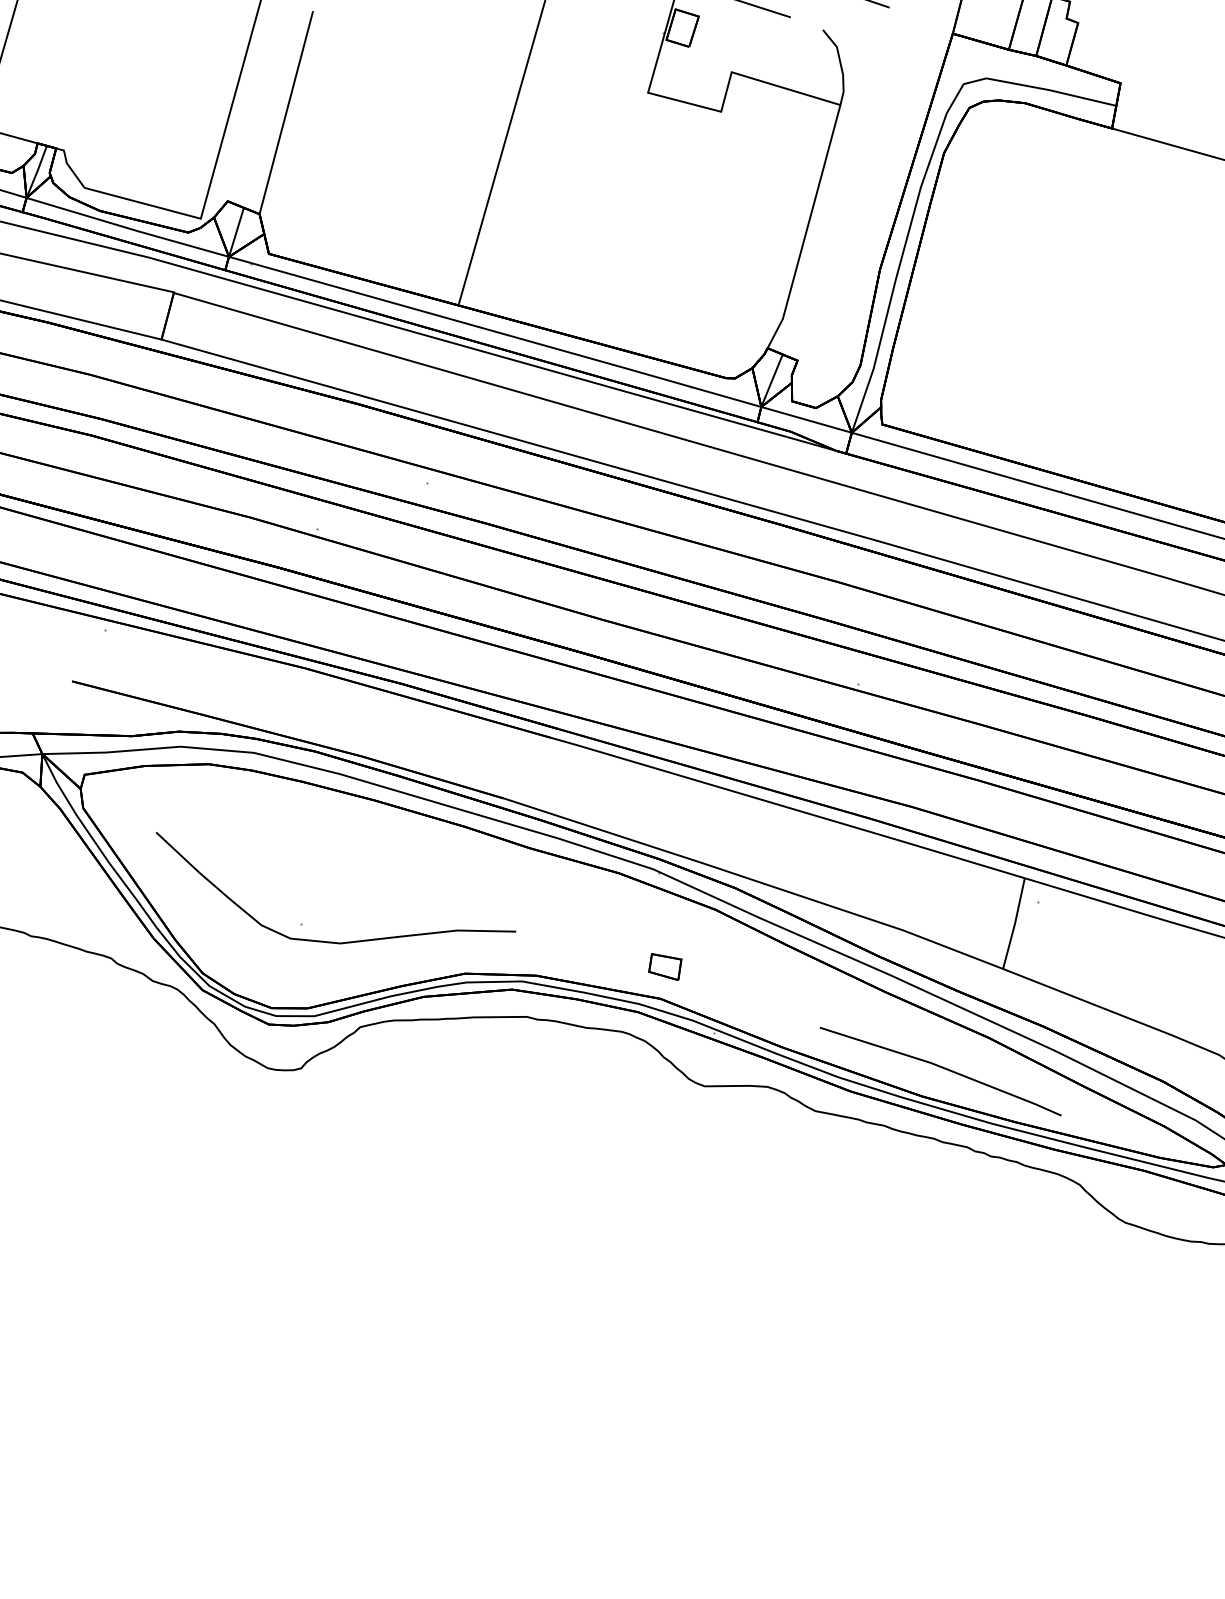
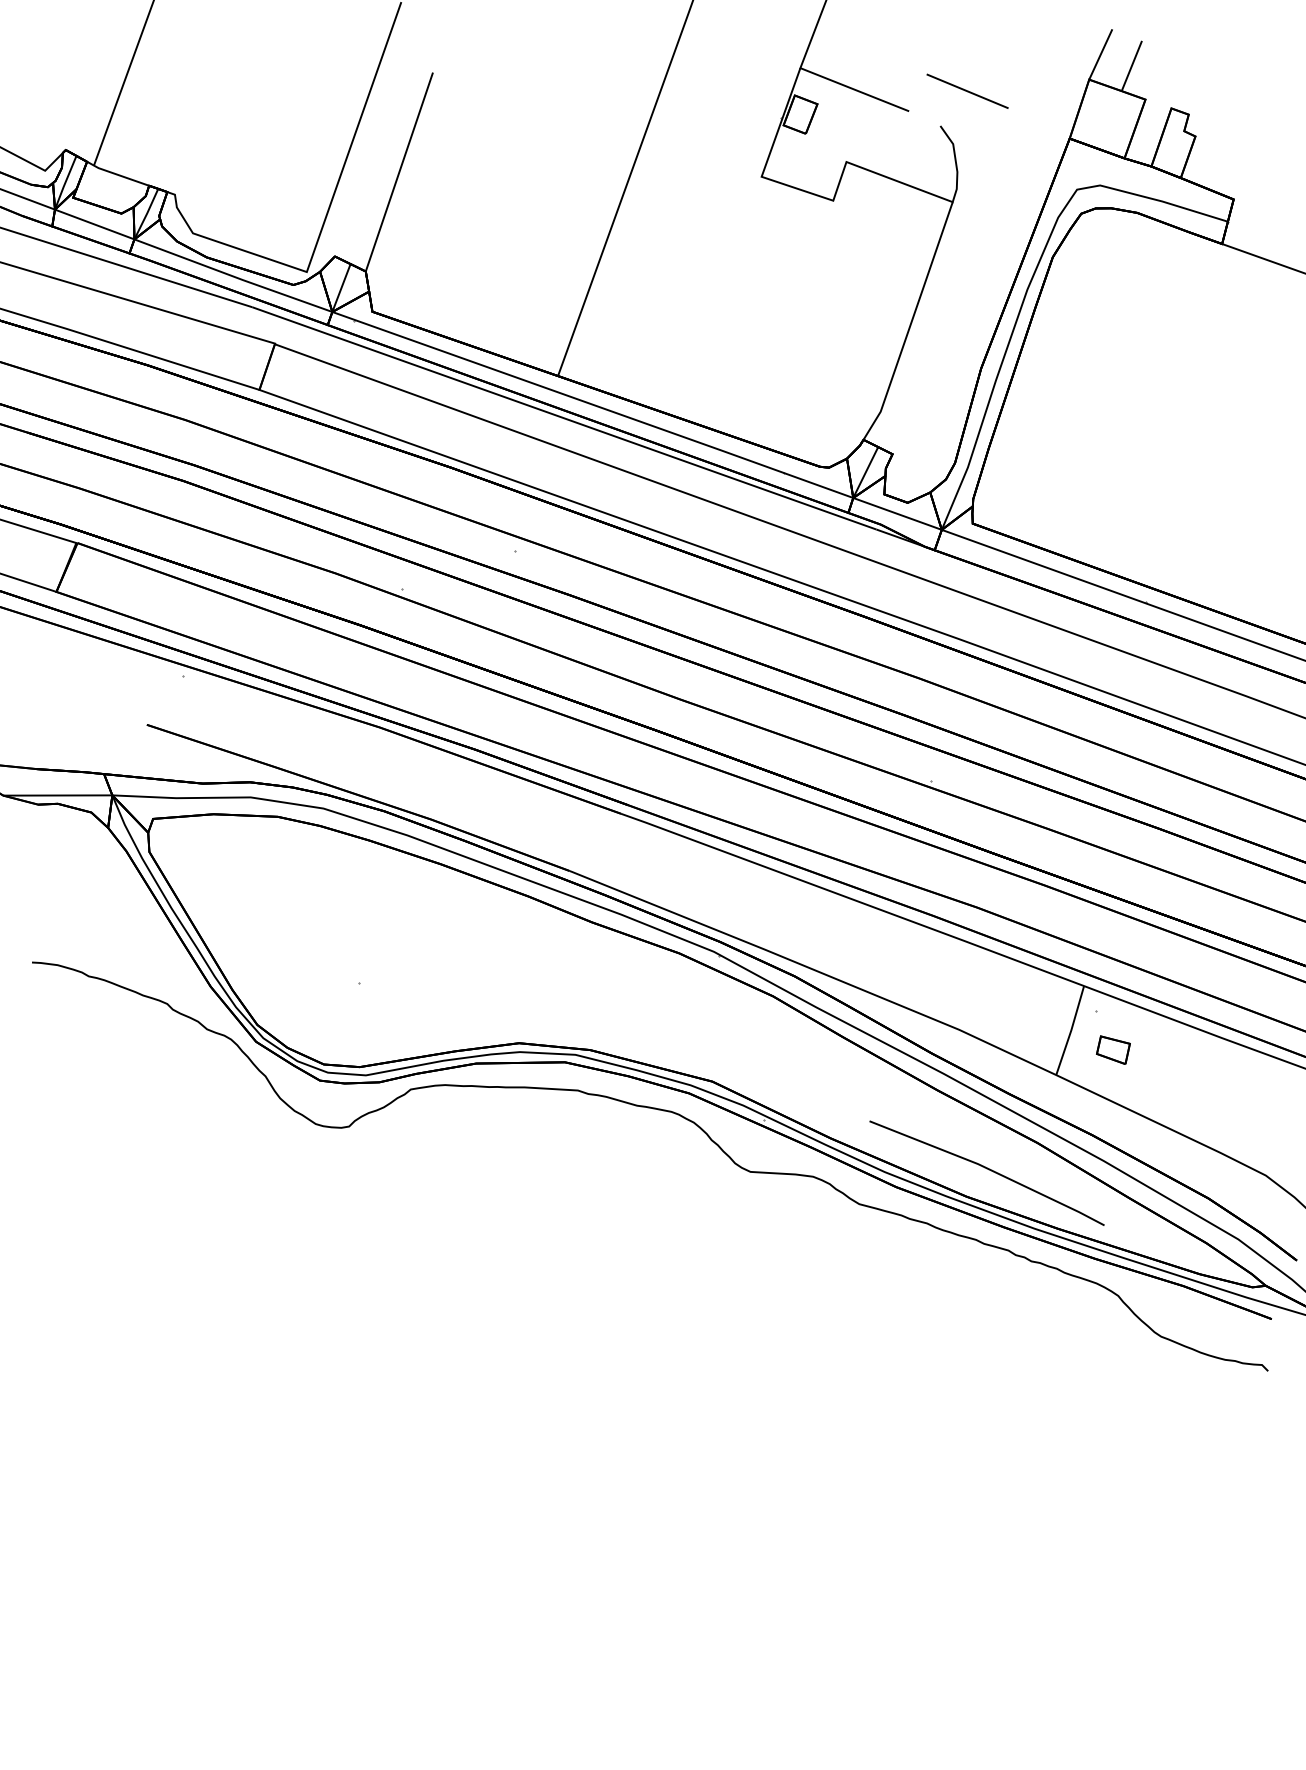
part: (328, 941) -> (385, 1001), removed
part: (665, 966) -> (1113, 1049), moved

